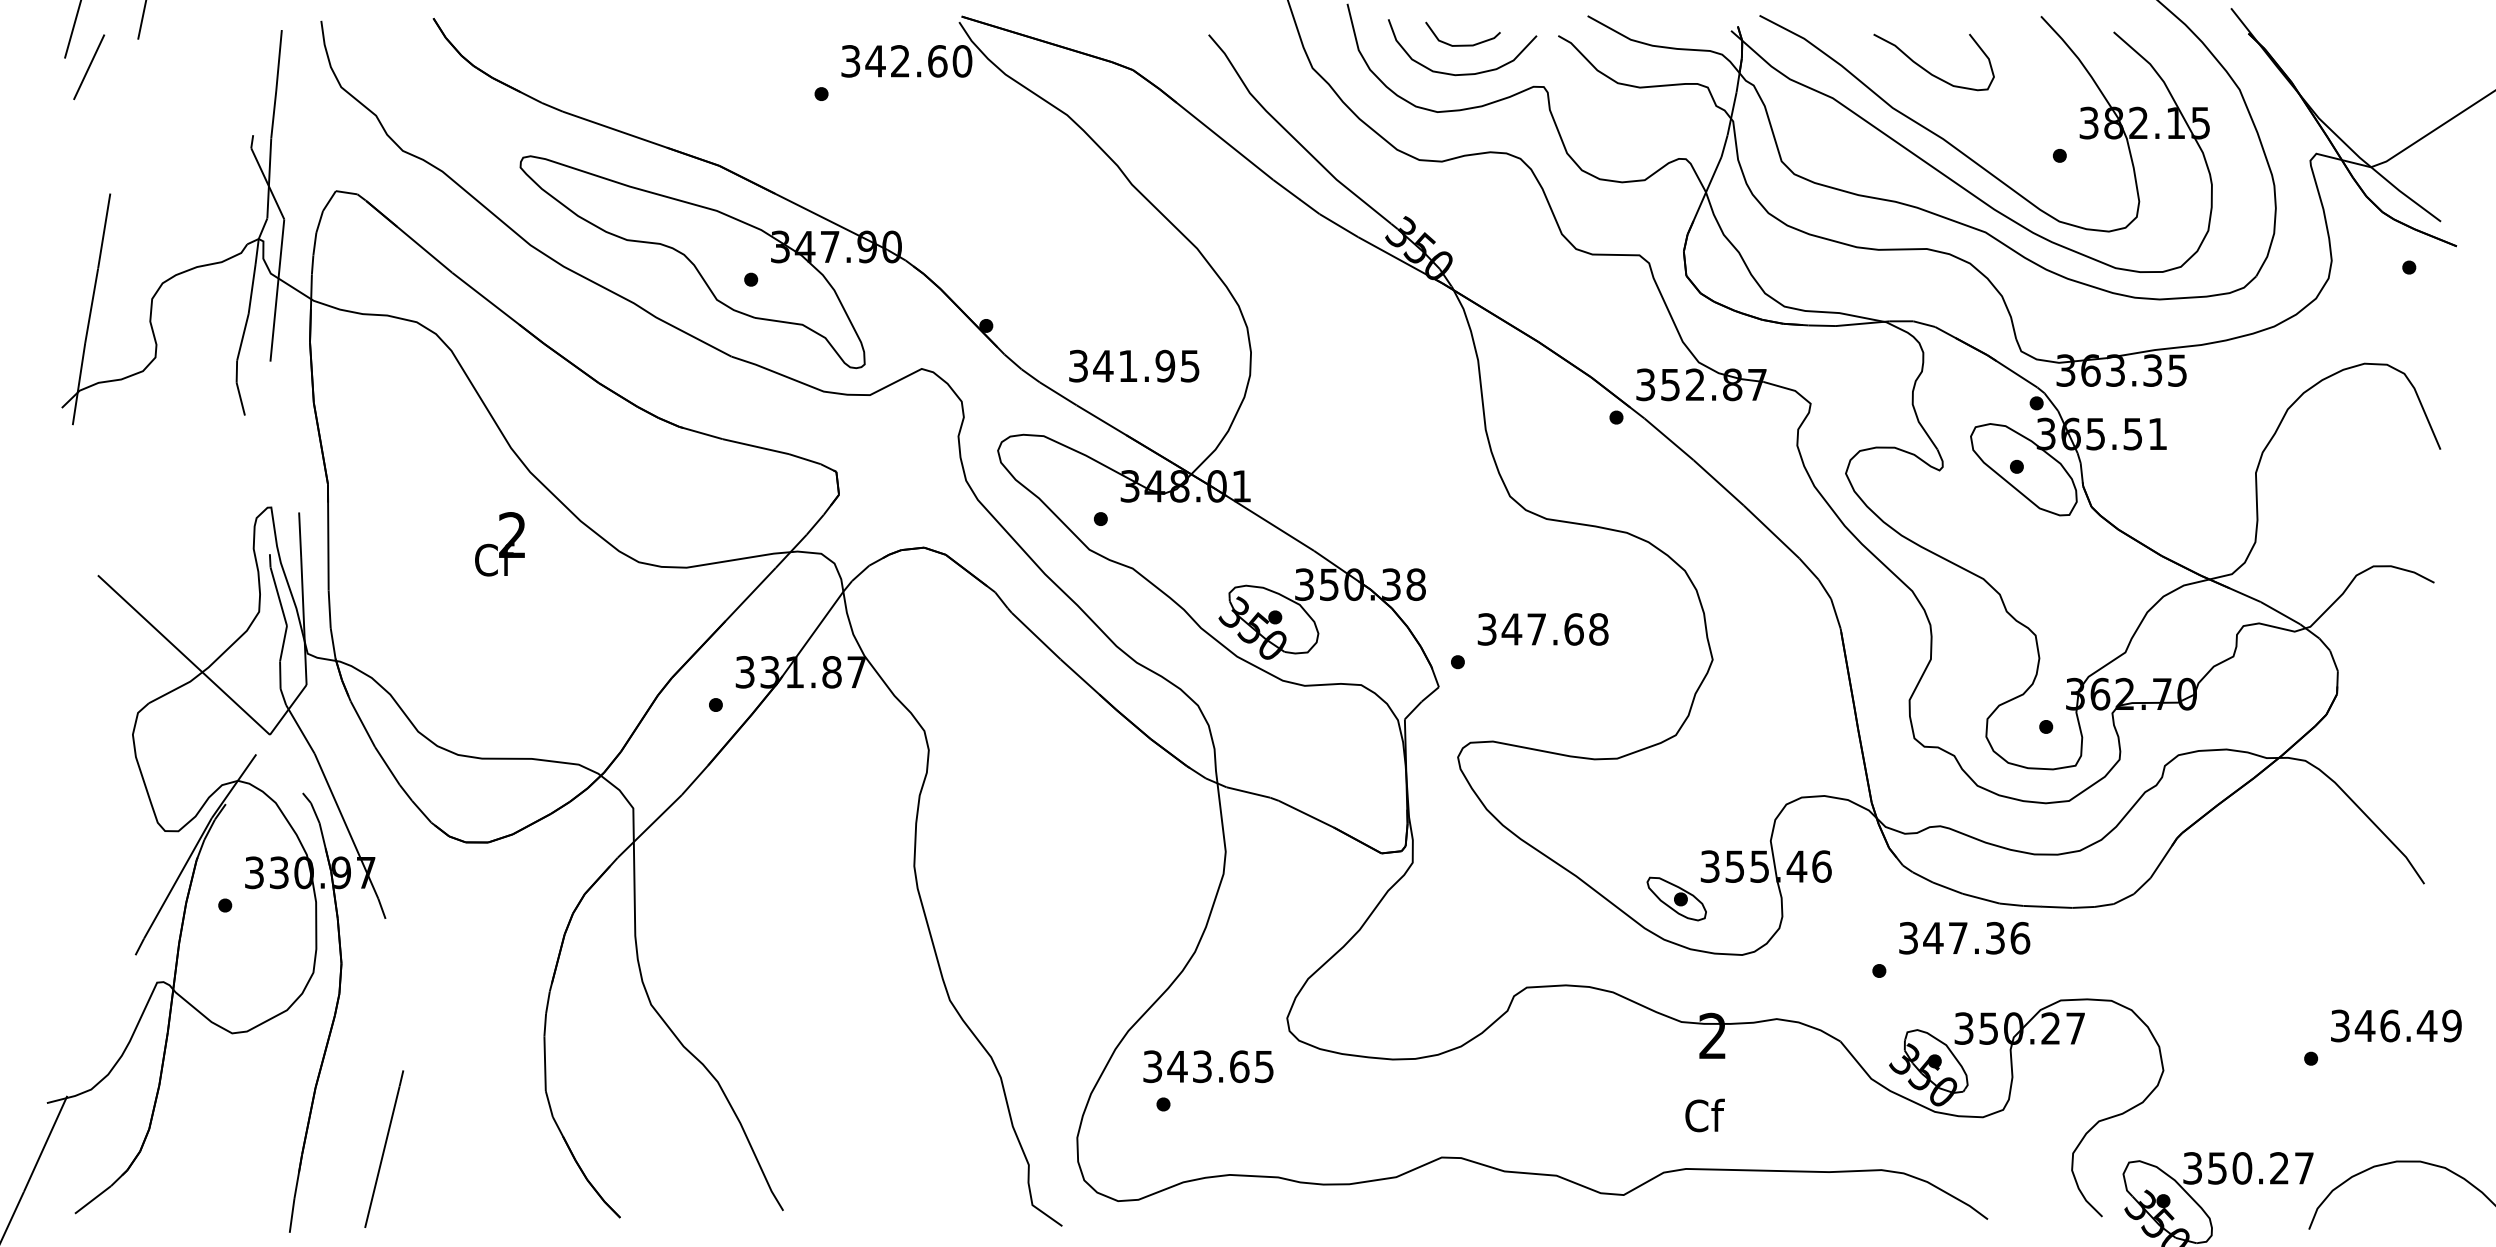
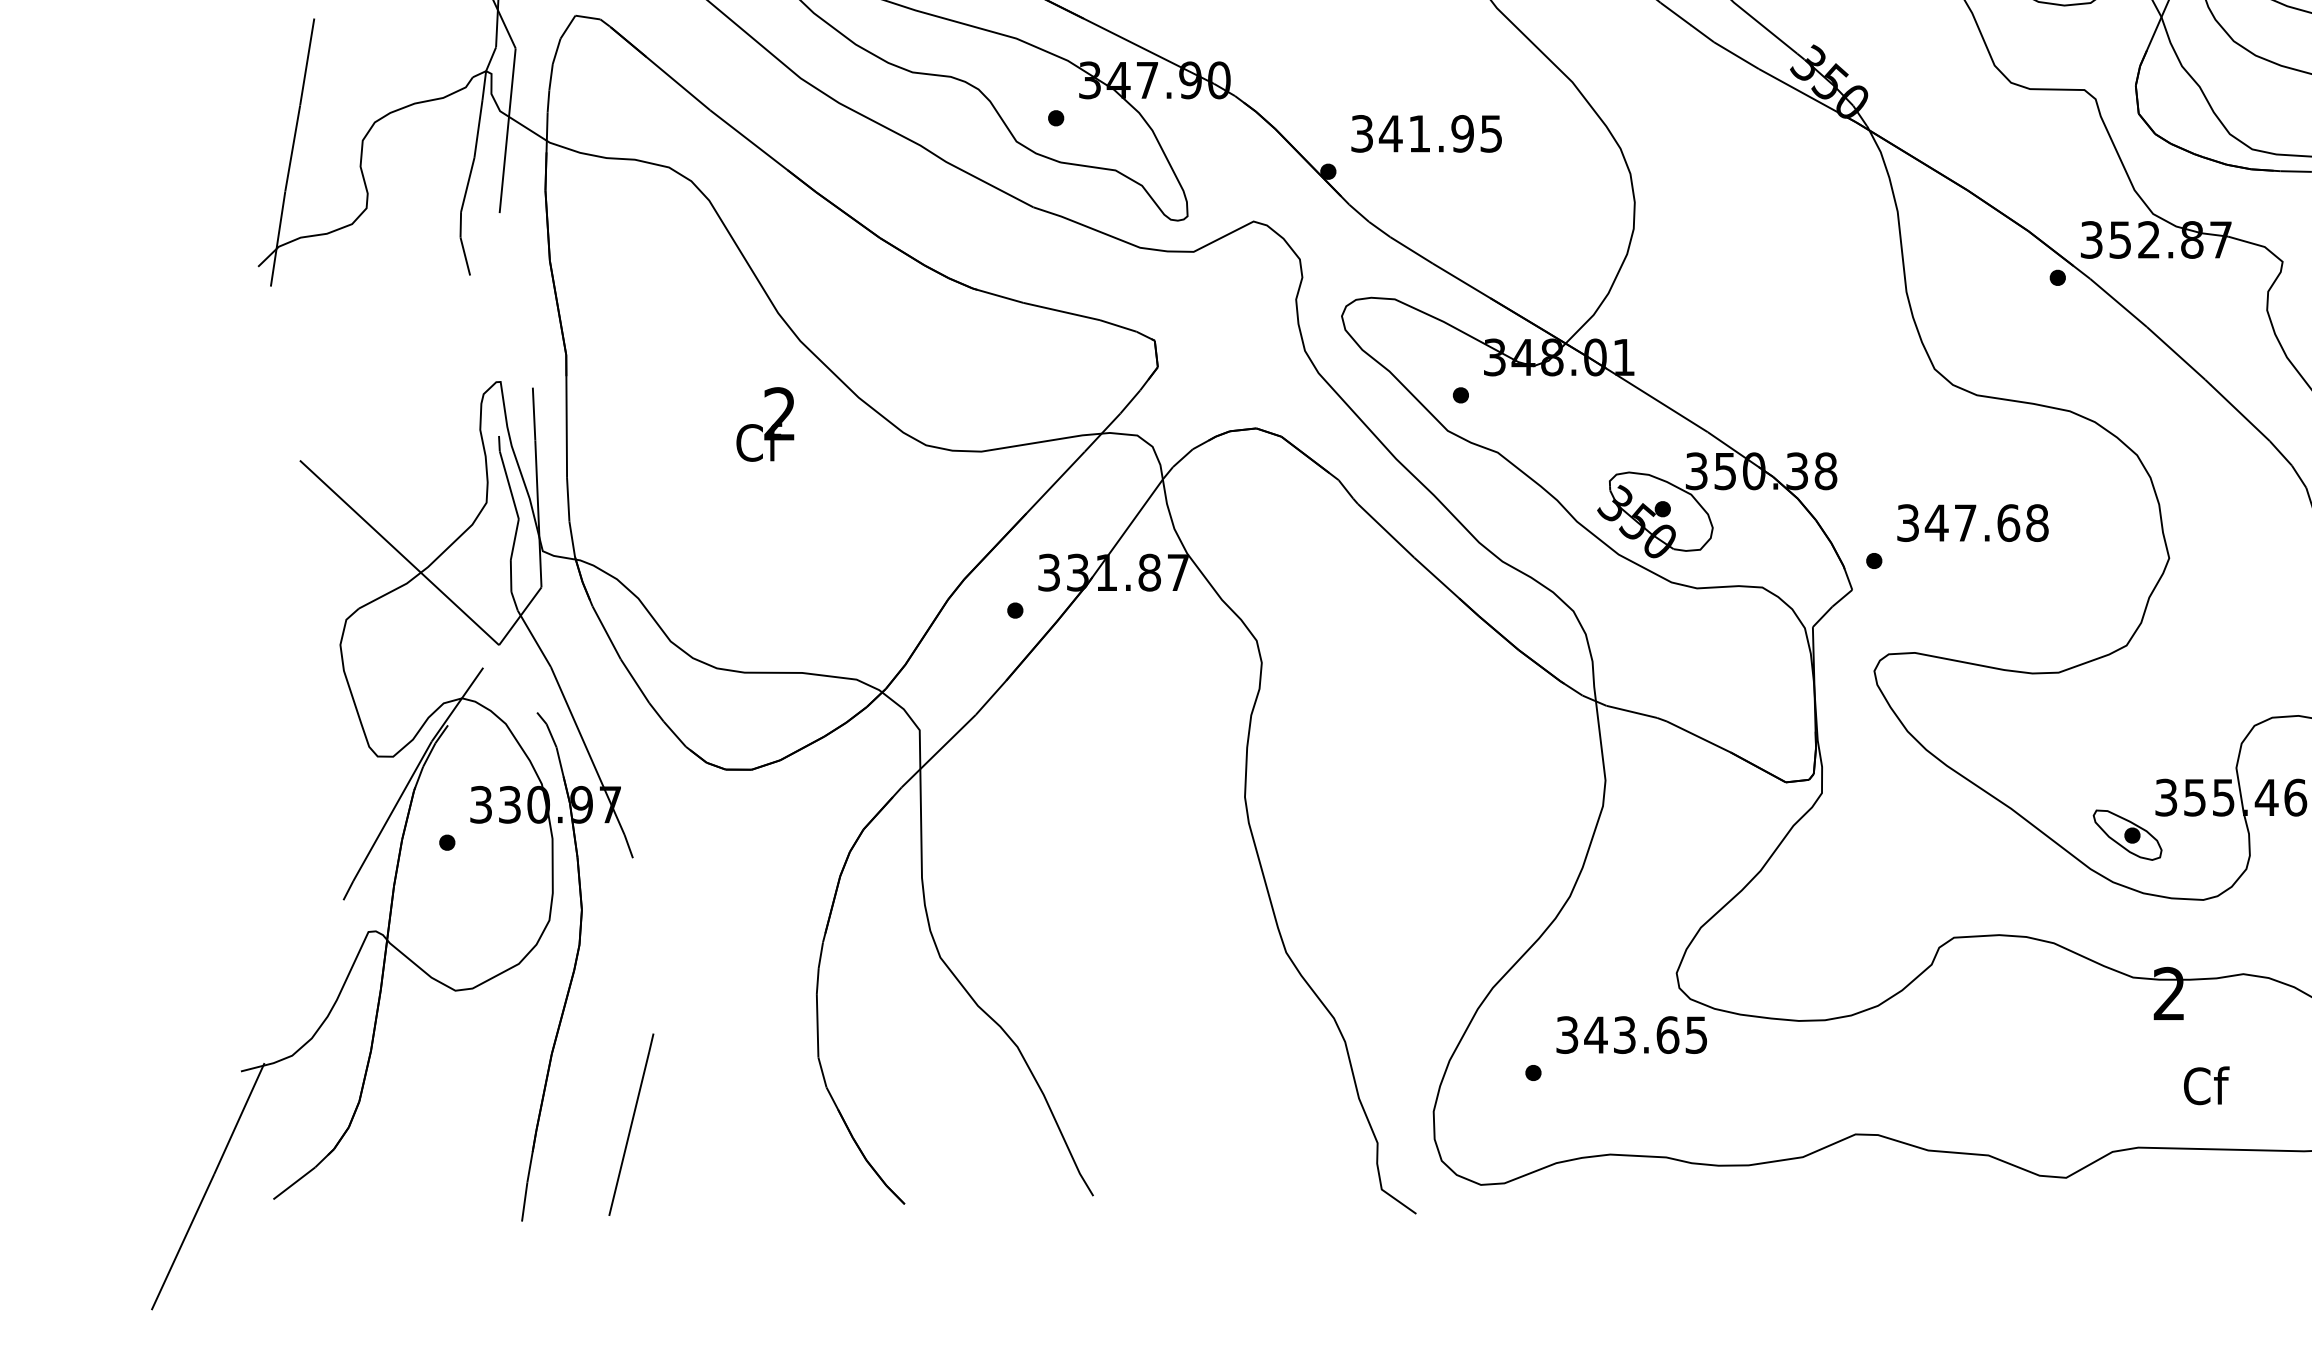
text: (1134, 365) -> (1426, 133), moved
text: (1208, 1066) -> (1631, 1034), moved
text: (1704, 1115) -> (2206, 1085), moved

